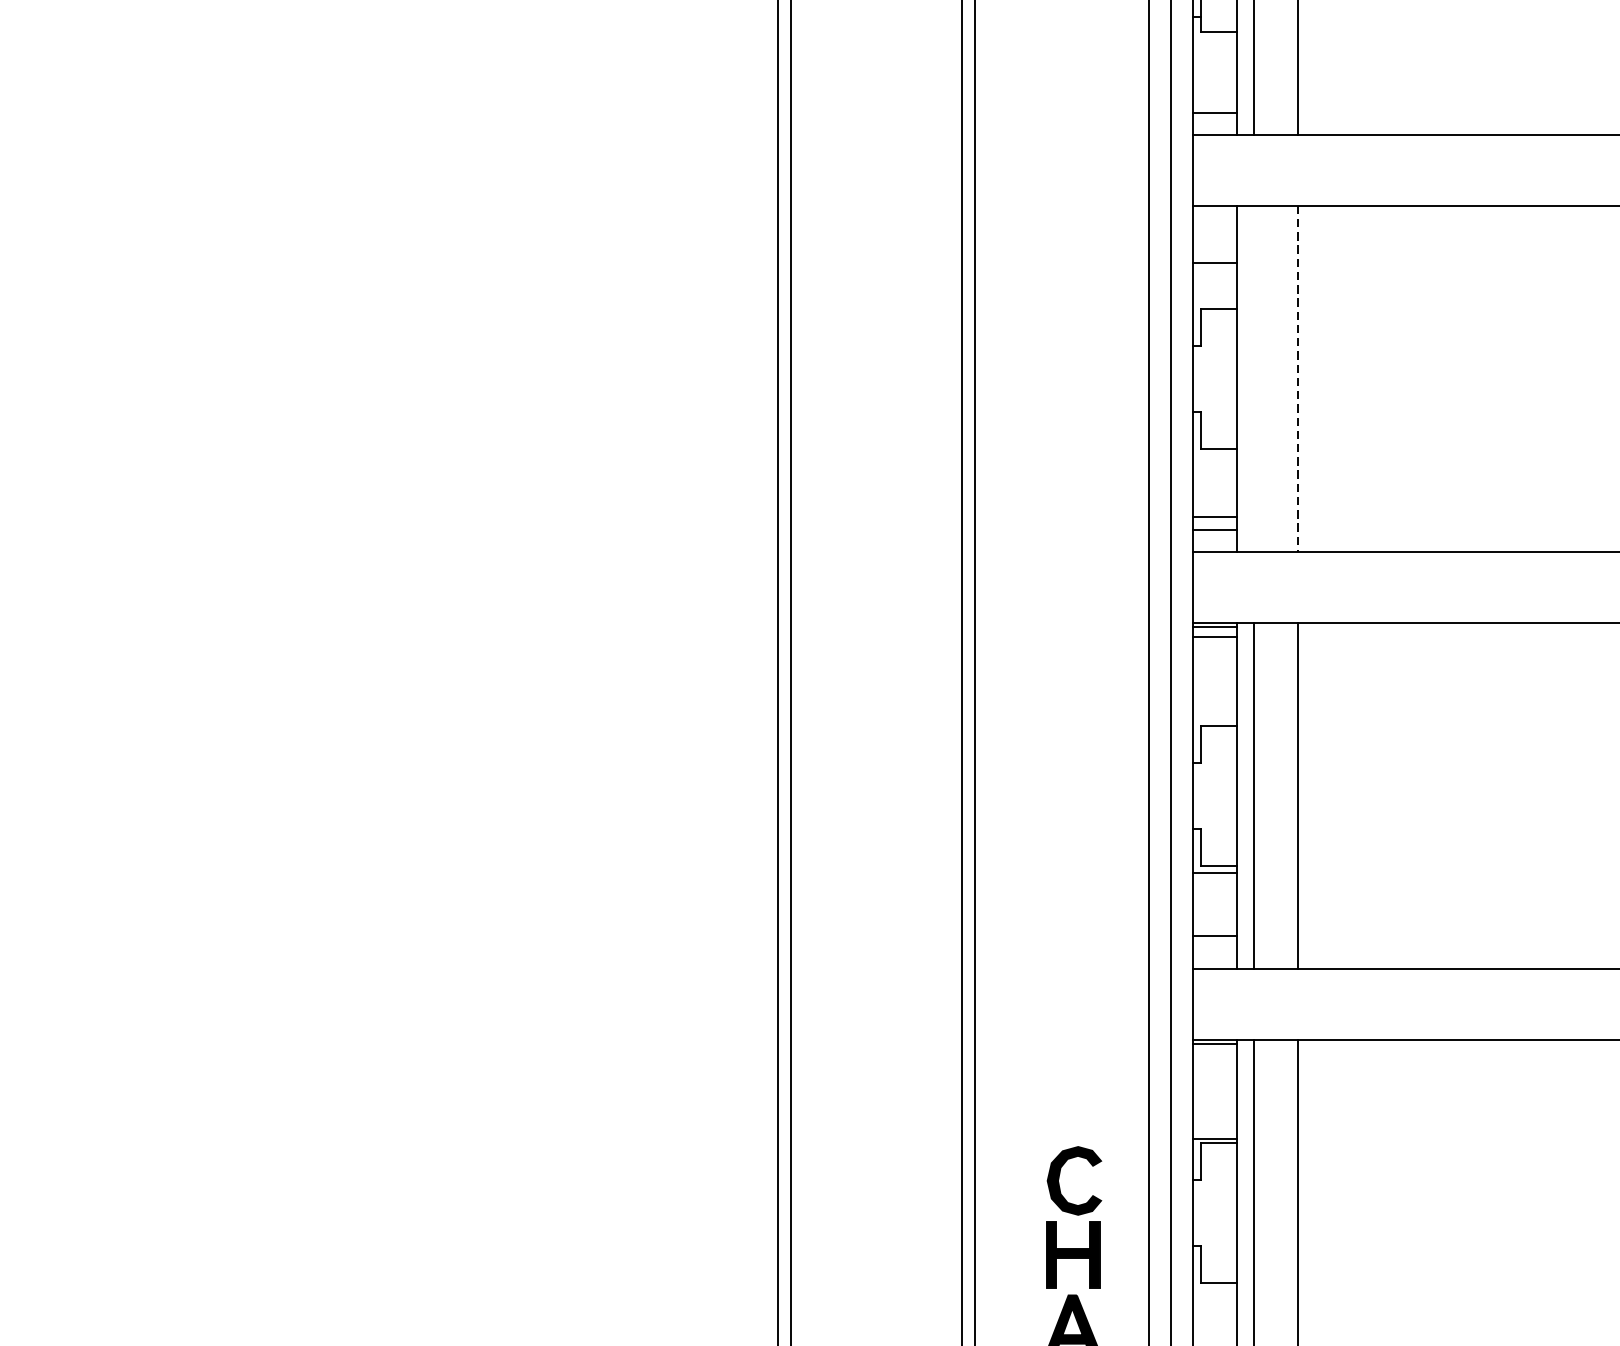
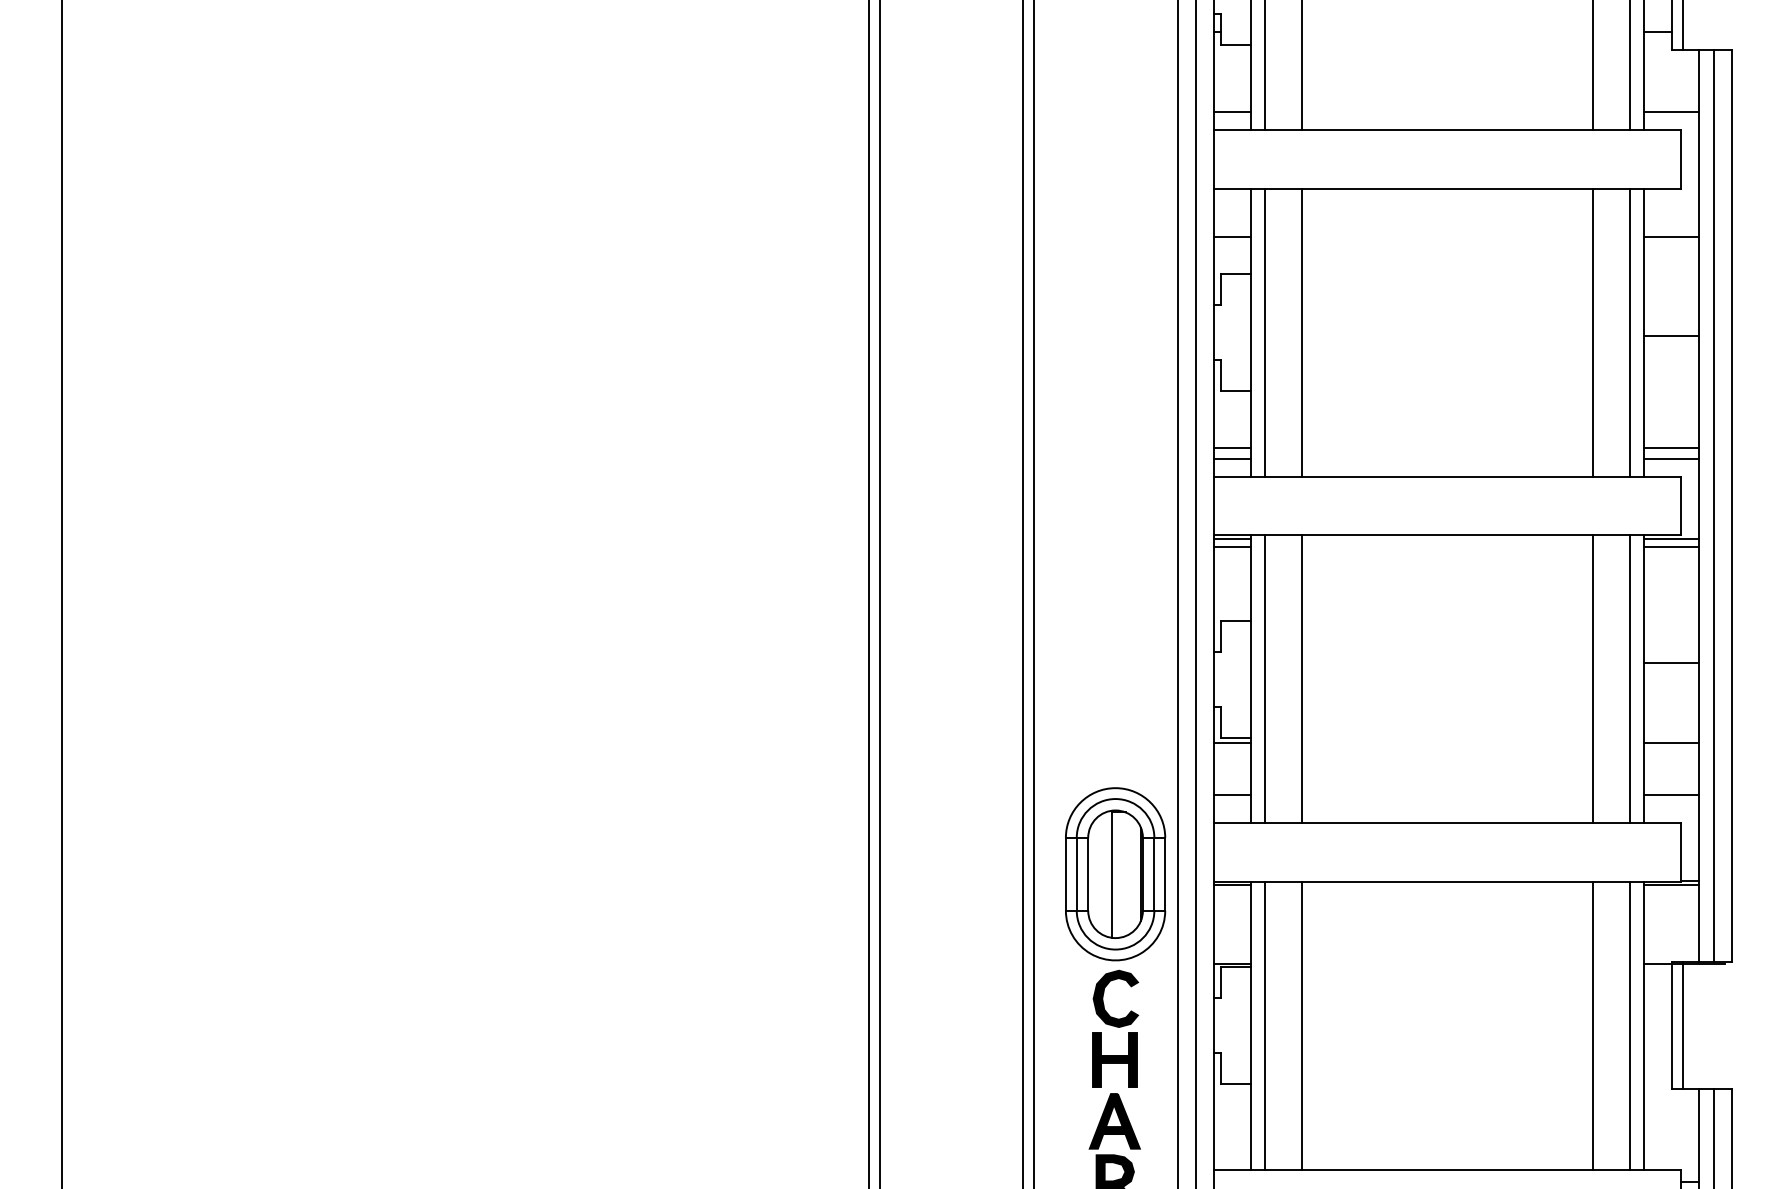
line: (1254, 378) -> (1265, 332), added
line: (1297, 379) -> (1301, 333), dashed -> solid
part: (1073, 1031) -> (1115, 874), added

